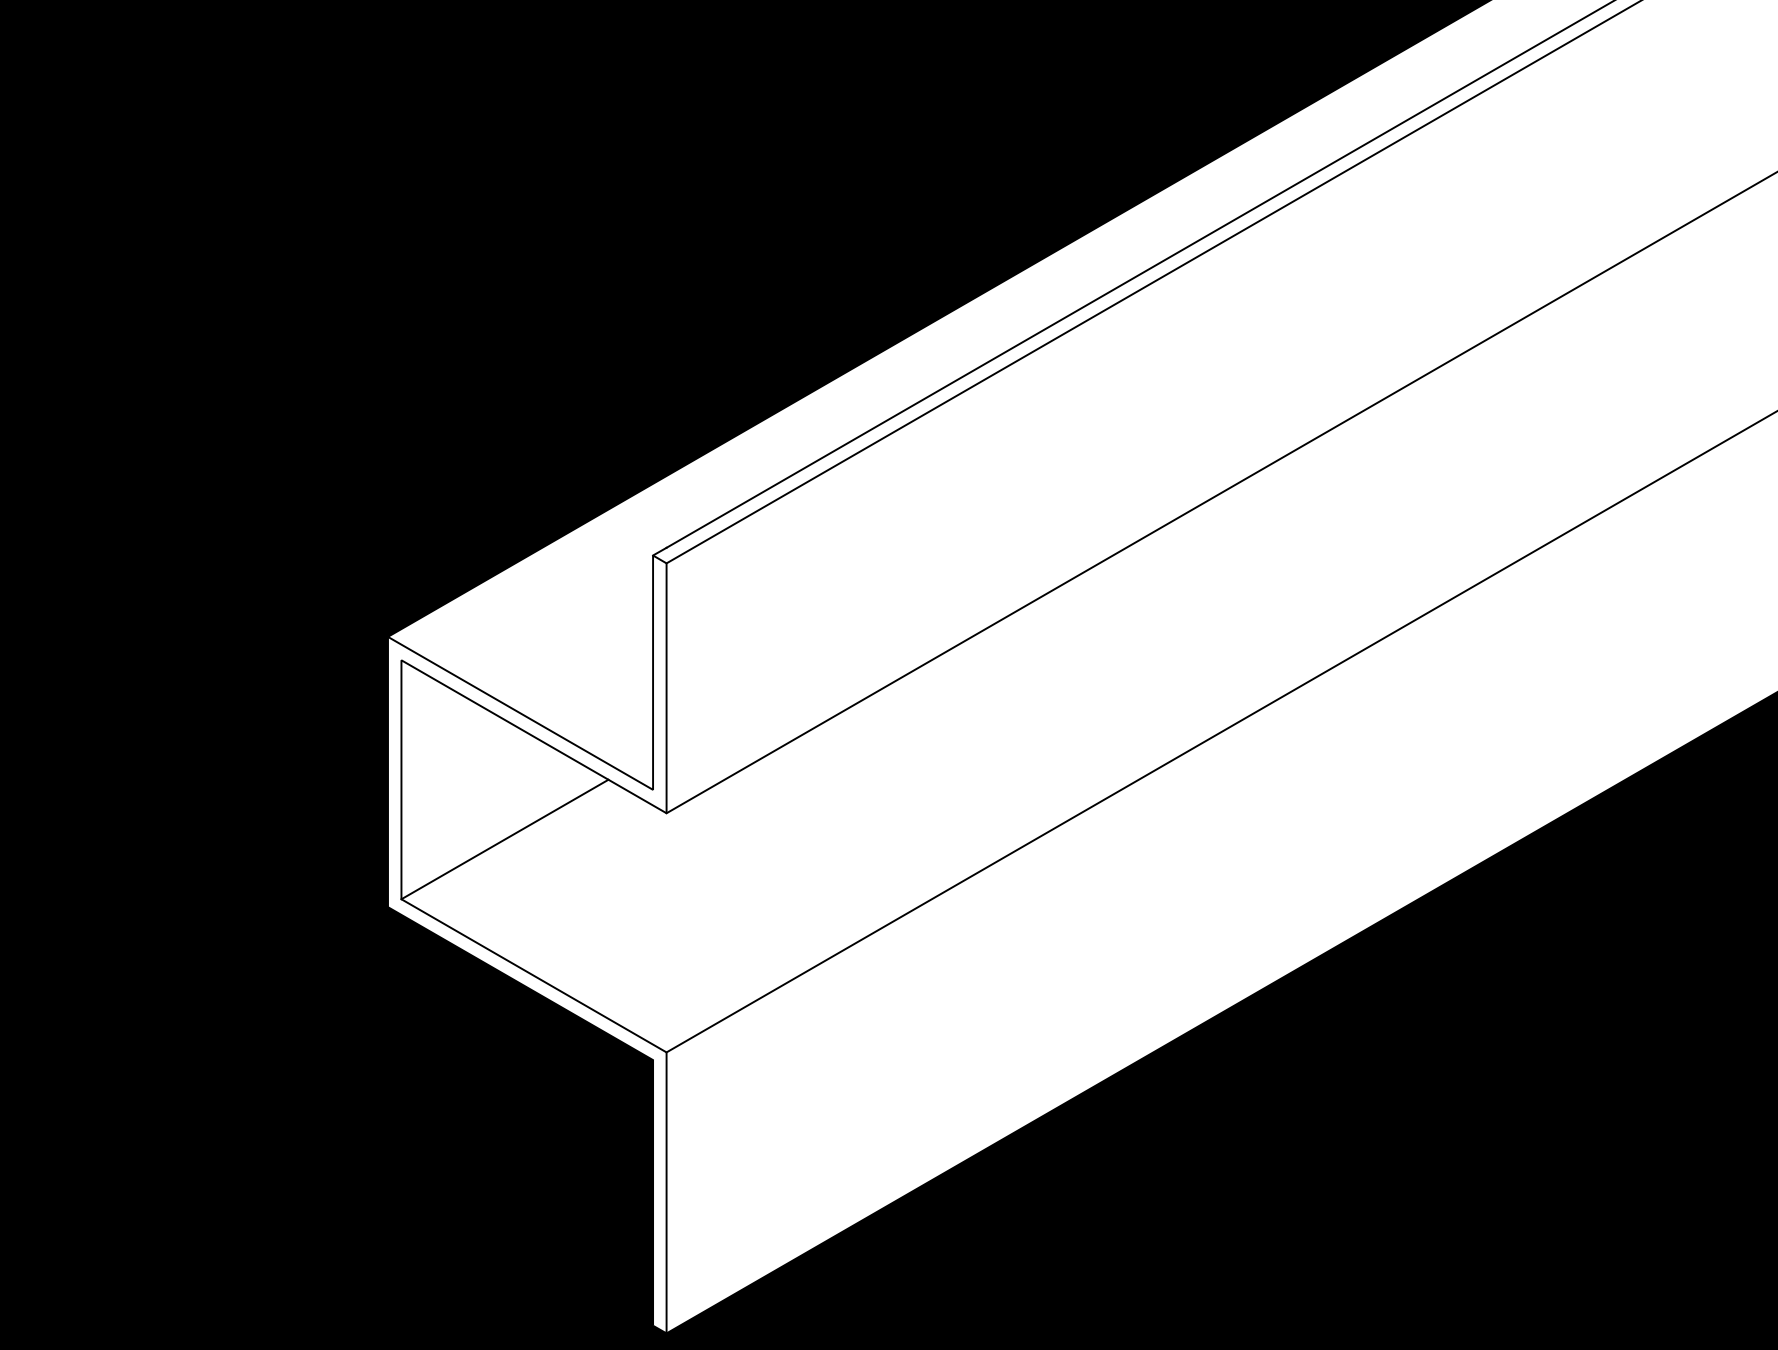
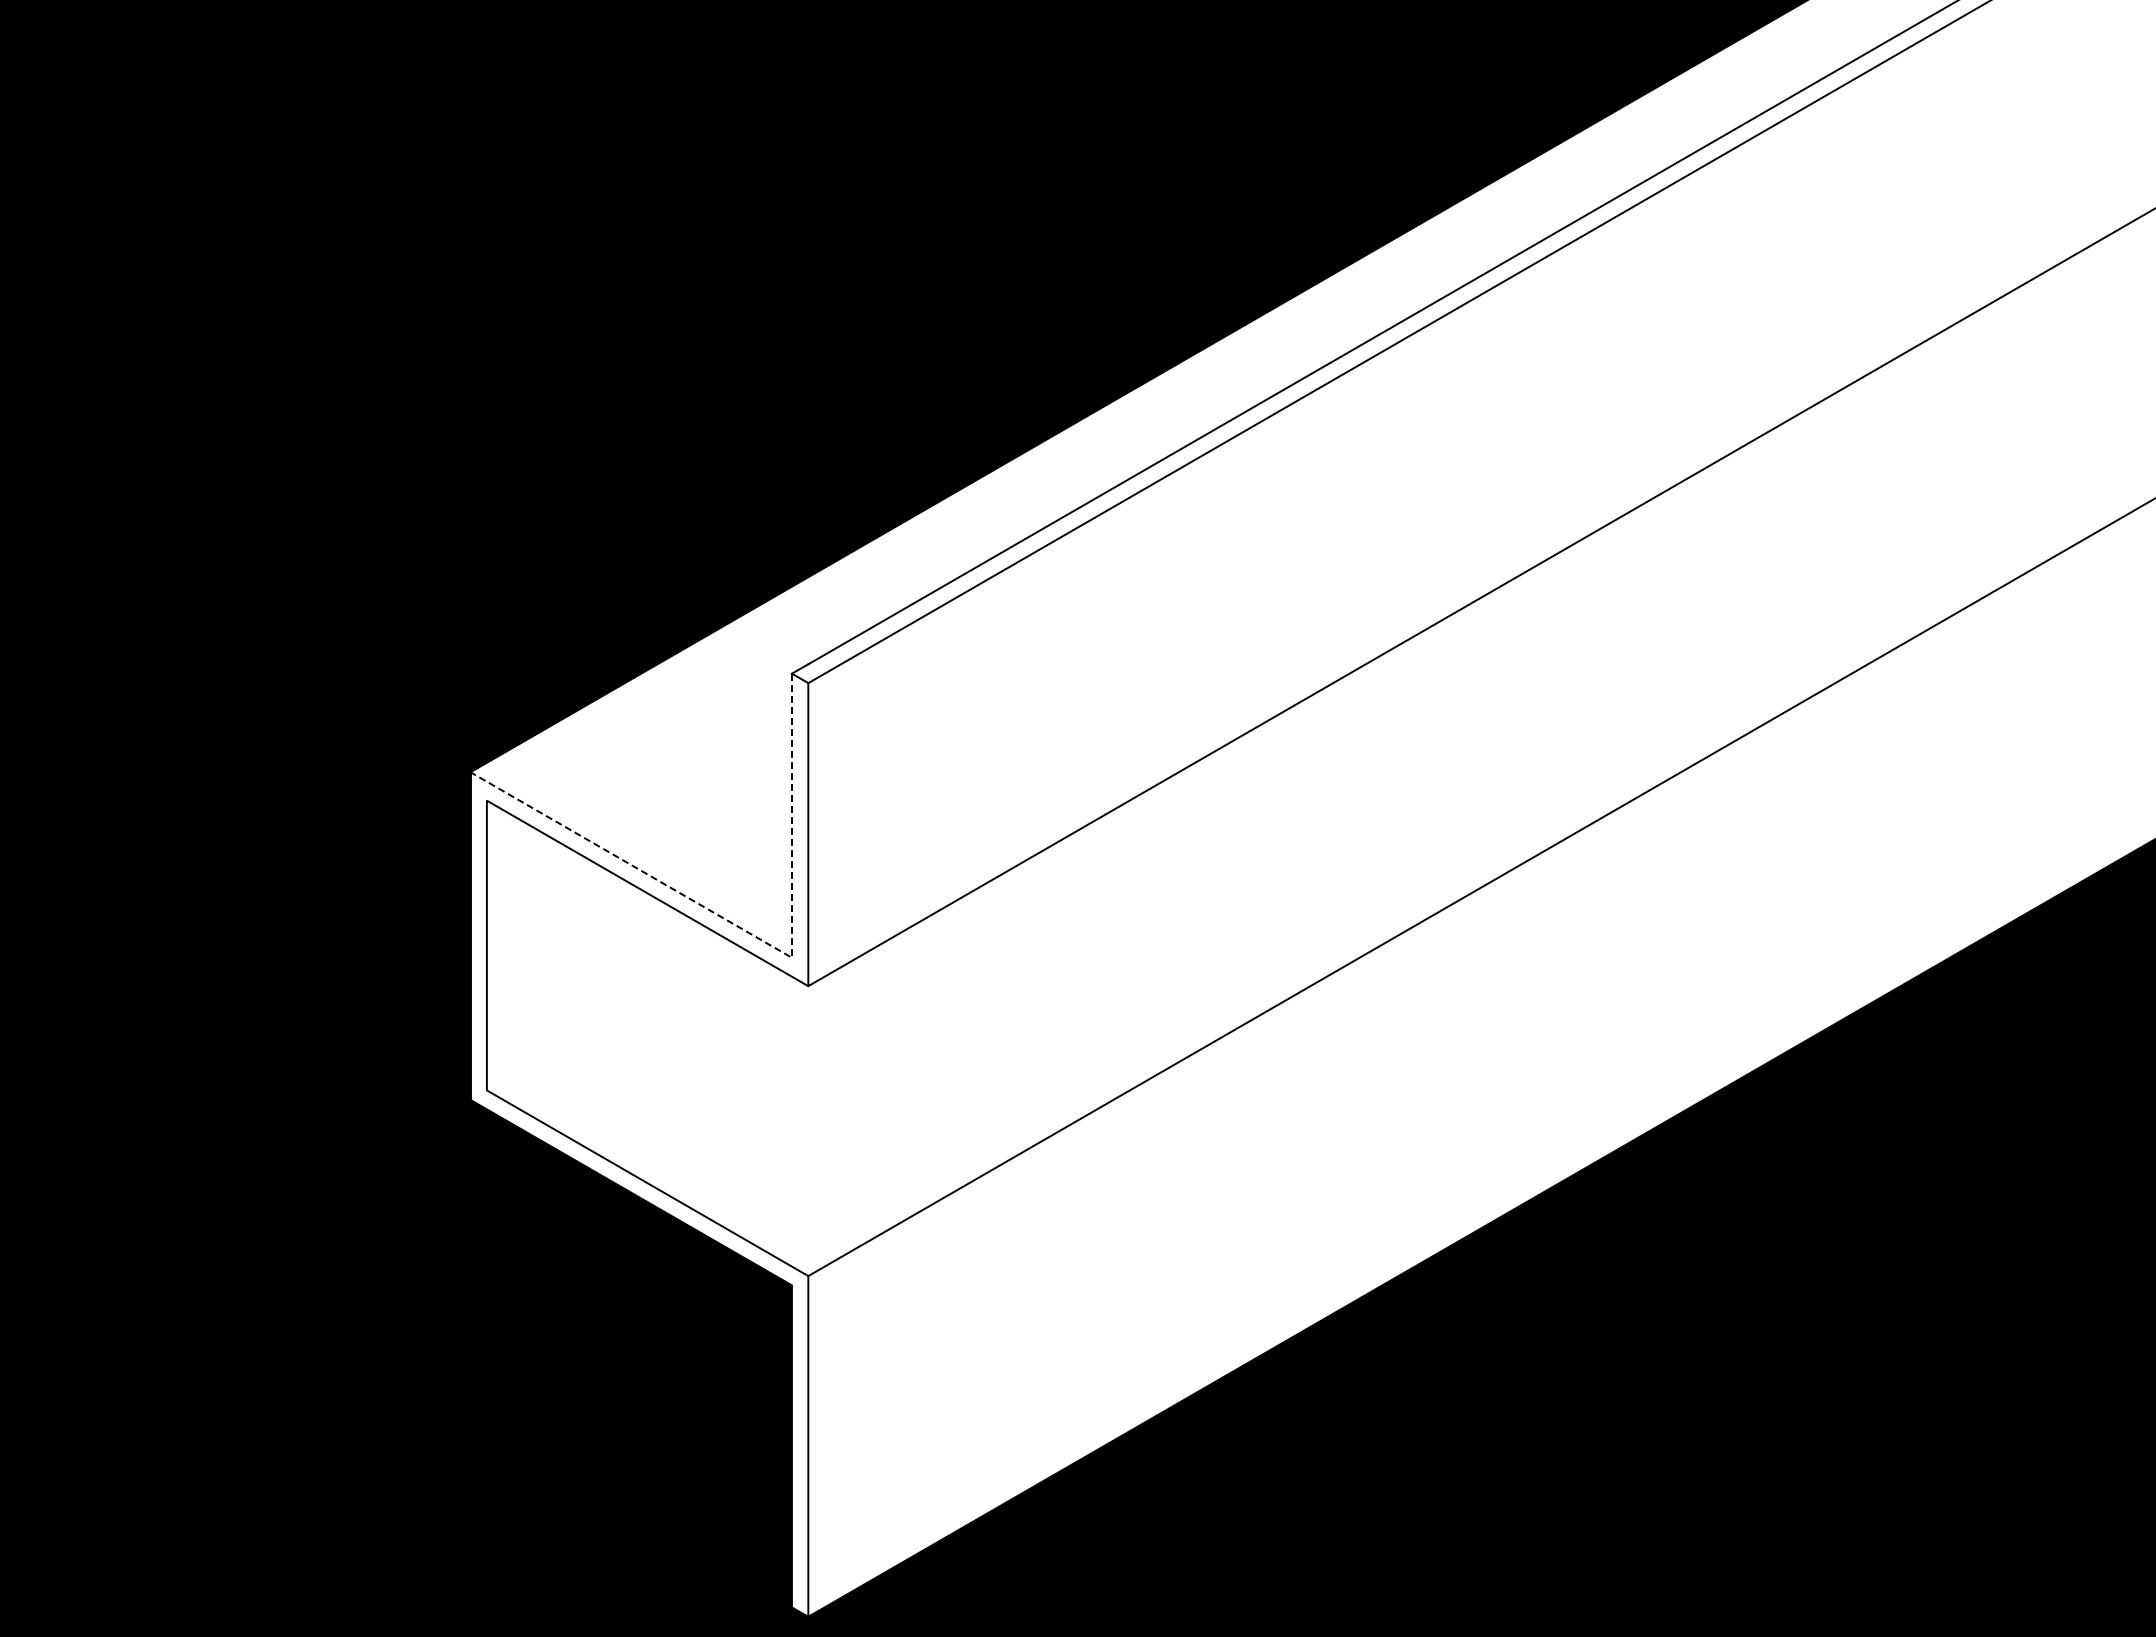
line: (622, 772) -> (754, 936), solid -> dashed
line: (504, 839) -> (611, 1017), removed

